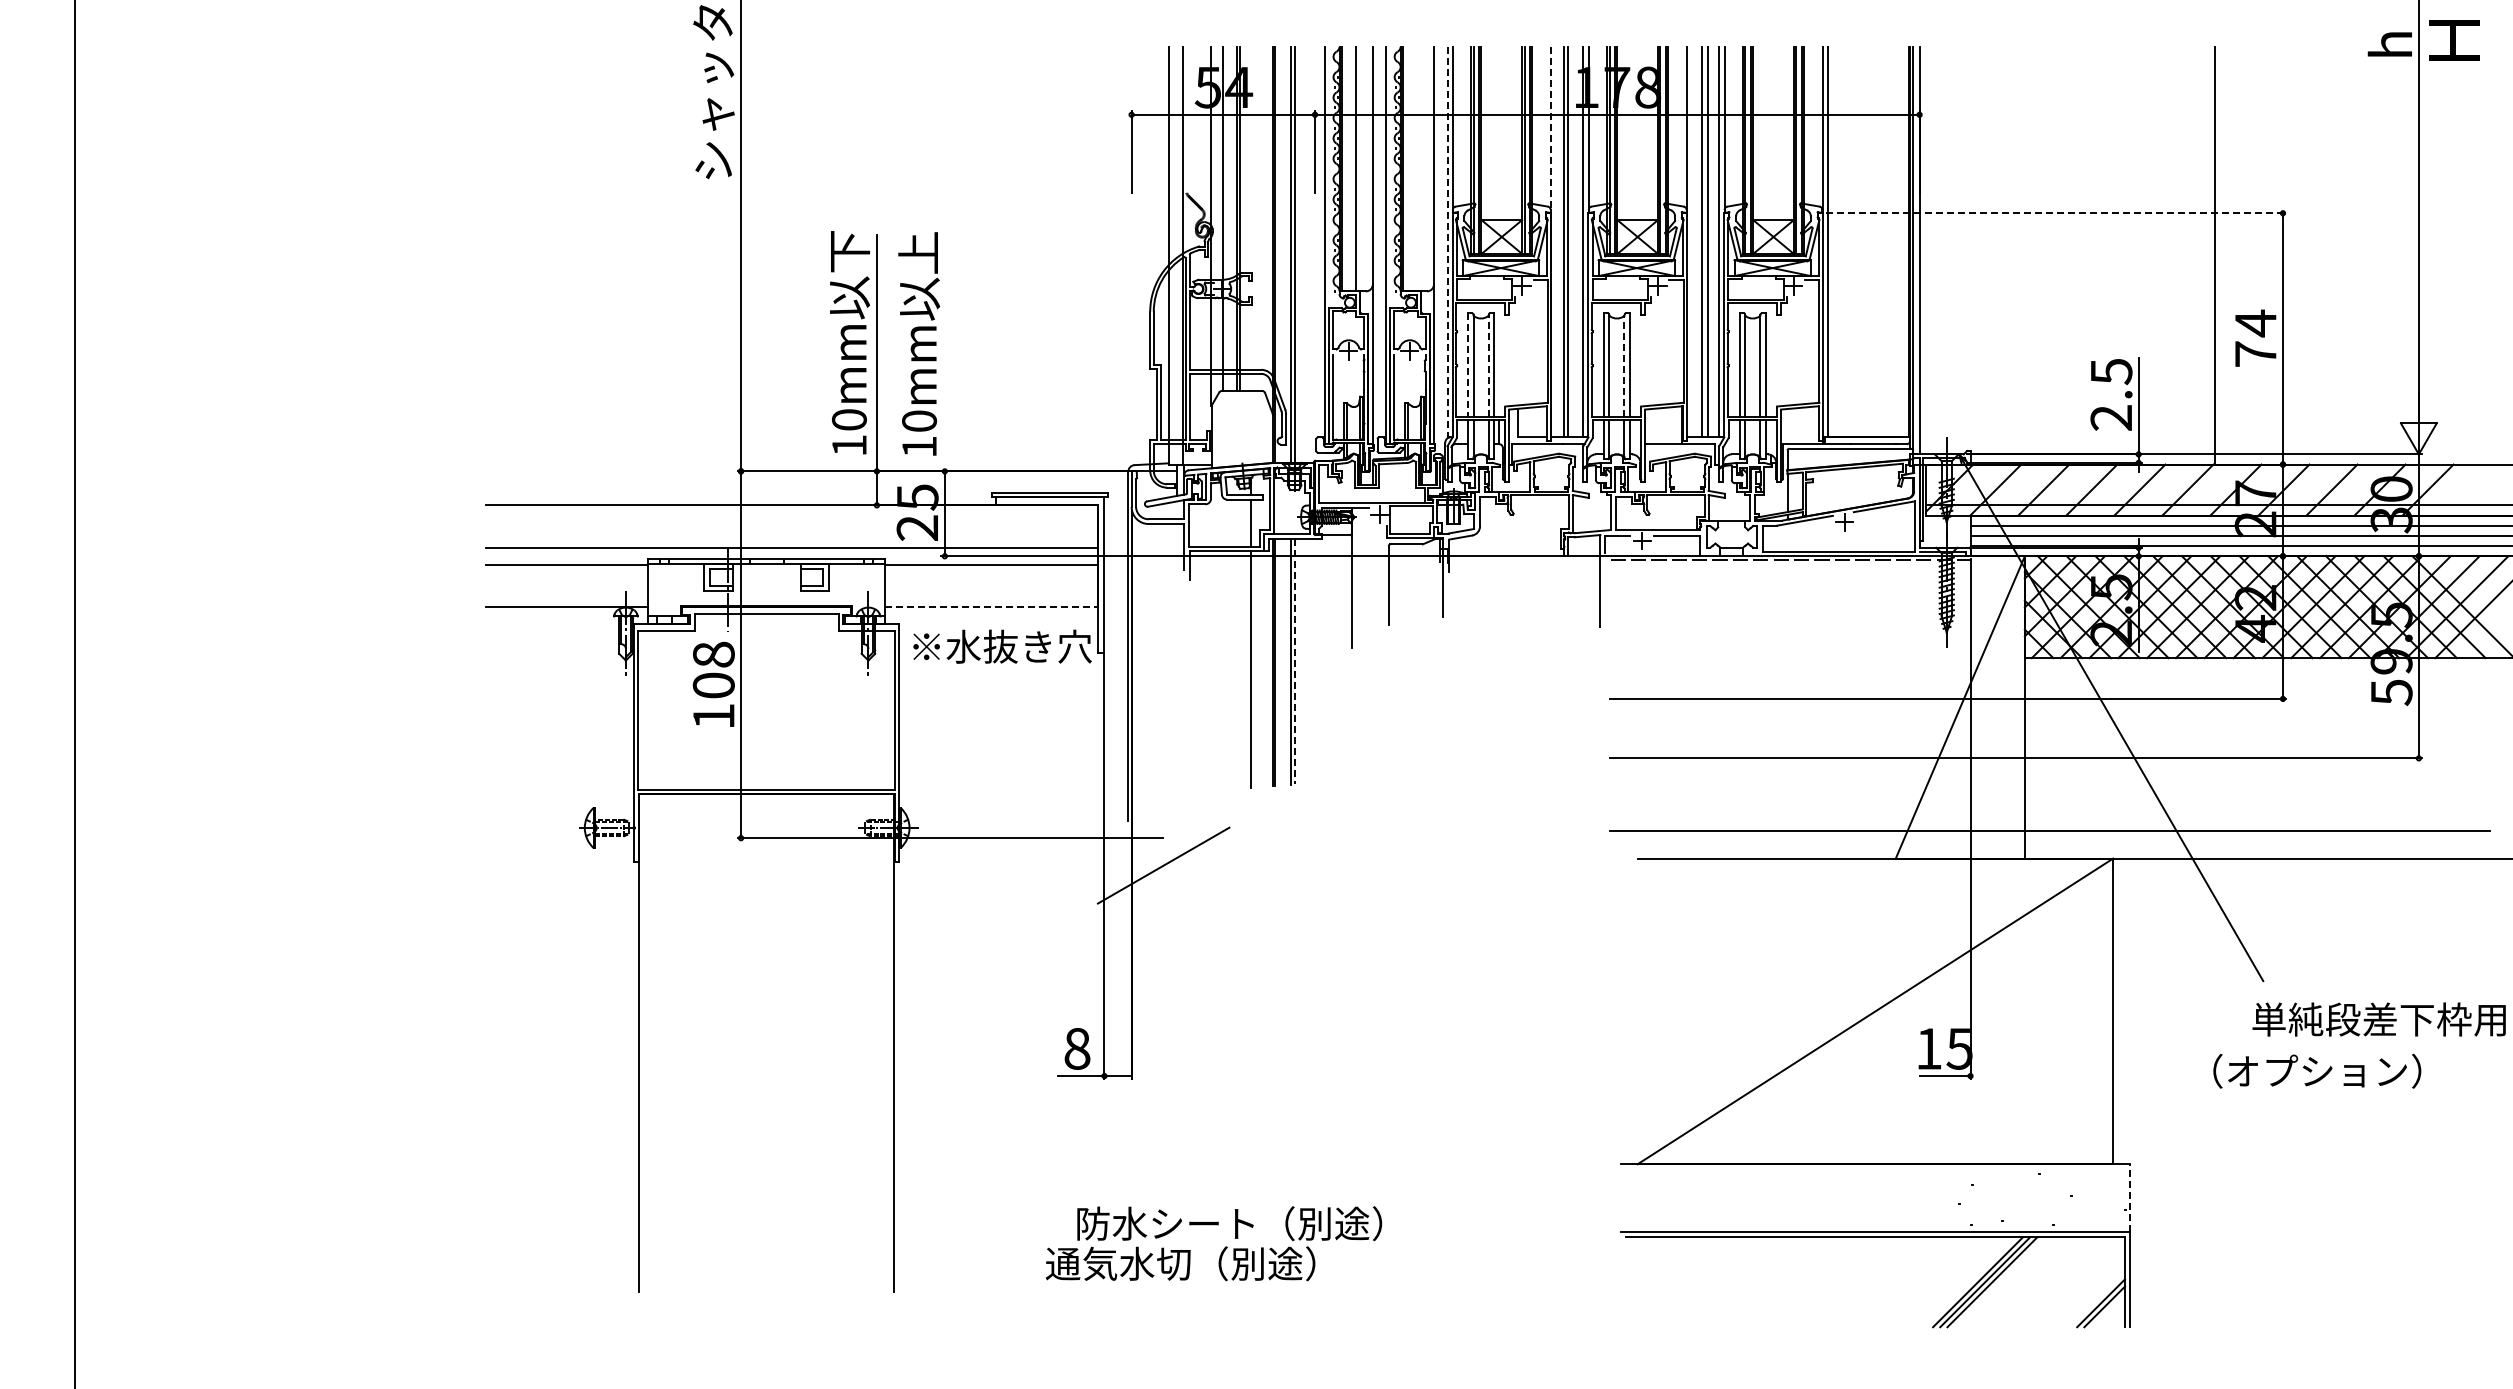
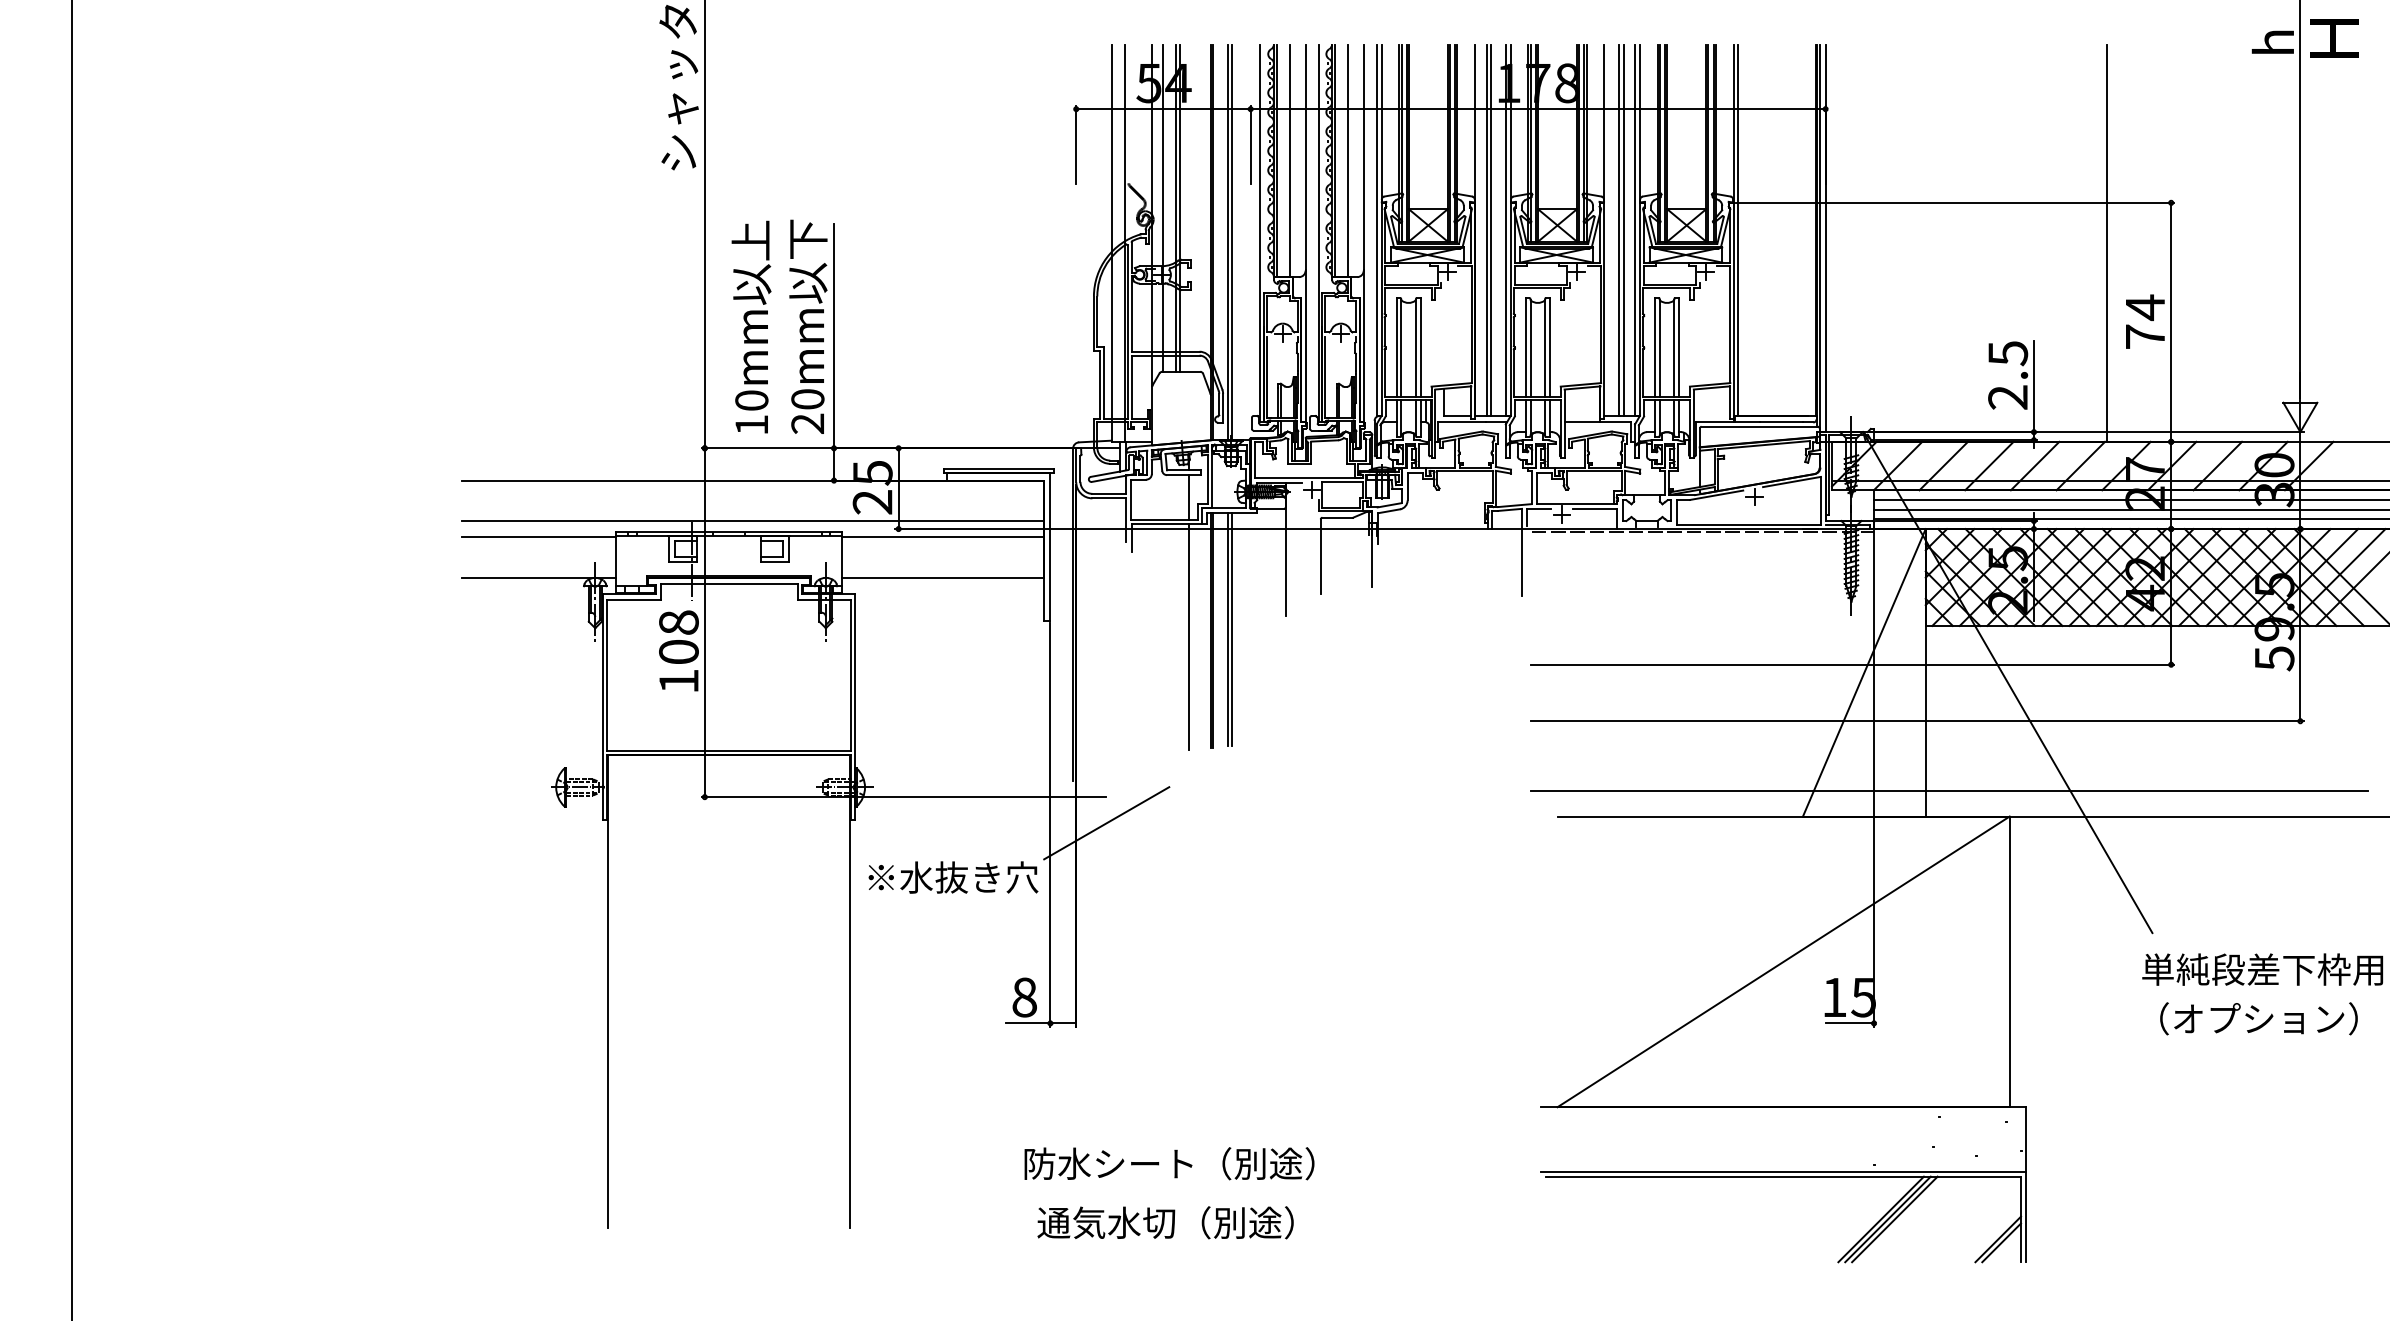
line: (1550, 130) -> (1474, 124), dashed -> solid
line: (1417, 168) -> (1348, 160), added
line: (2056, 213) -> (1955, 203), dashed -> solid
line: (1447, 242) -> (1376, 230), dashed -> solid
text: (919, 343) -> (751, 326), moved
line: (1468, 365) -> (1396, 347), dashed -> solid
line: (1488, 366) -> (1415, 348), dashed -> solid
line: (1624, 366) -> (1544, 348), dashed -> solid
text: (849, 445) -> (807, 423), 10mm -> 20mm
line: (992, 607) -> (943, 577), dashed -> solid
text: (1002, 646) -> (953, 877), moved
line: (1295, 661) -> (1232, 629), dashed -> solid
text: (2317, 1070) -> (2259, 1018), moved
line: (2130, 1198) -> (2026, 1139), dashed -> solid
text: (1180, 1263) -> (1165, 1222), moved

